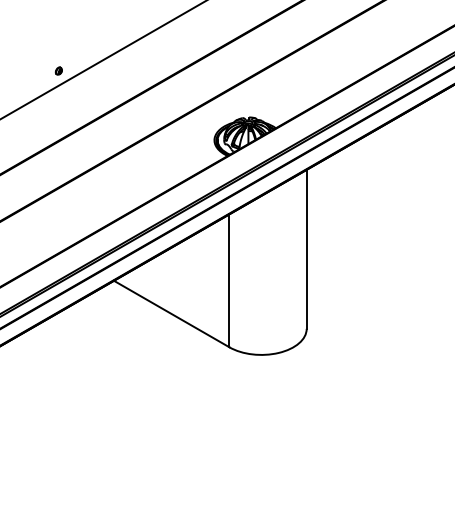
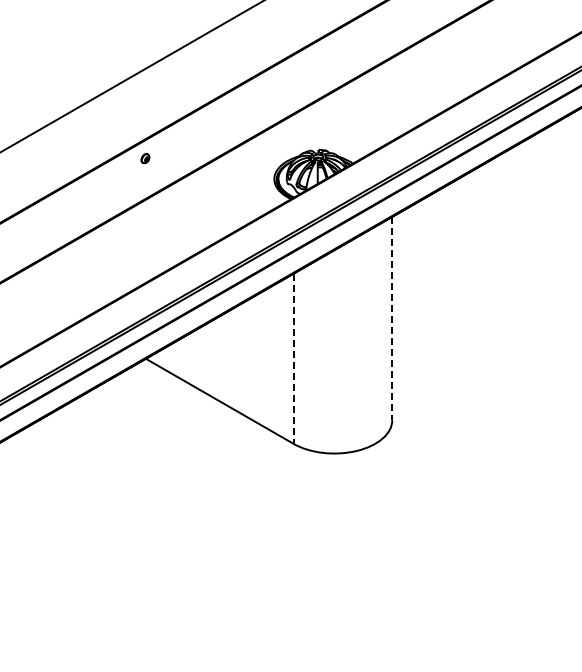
part: (58, 71) -> (145, 158), moved
line: (306, 249) -> (392, 318), solid -> dashed
line: (229, 281) -> (293, 359), solid -> dashed

